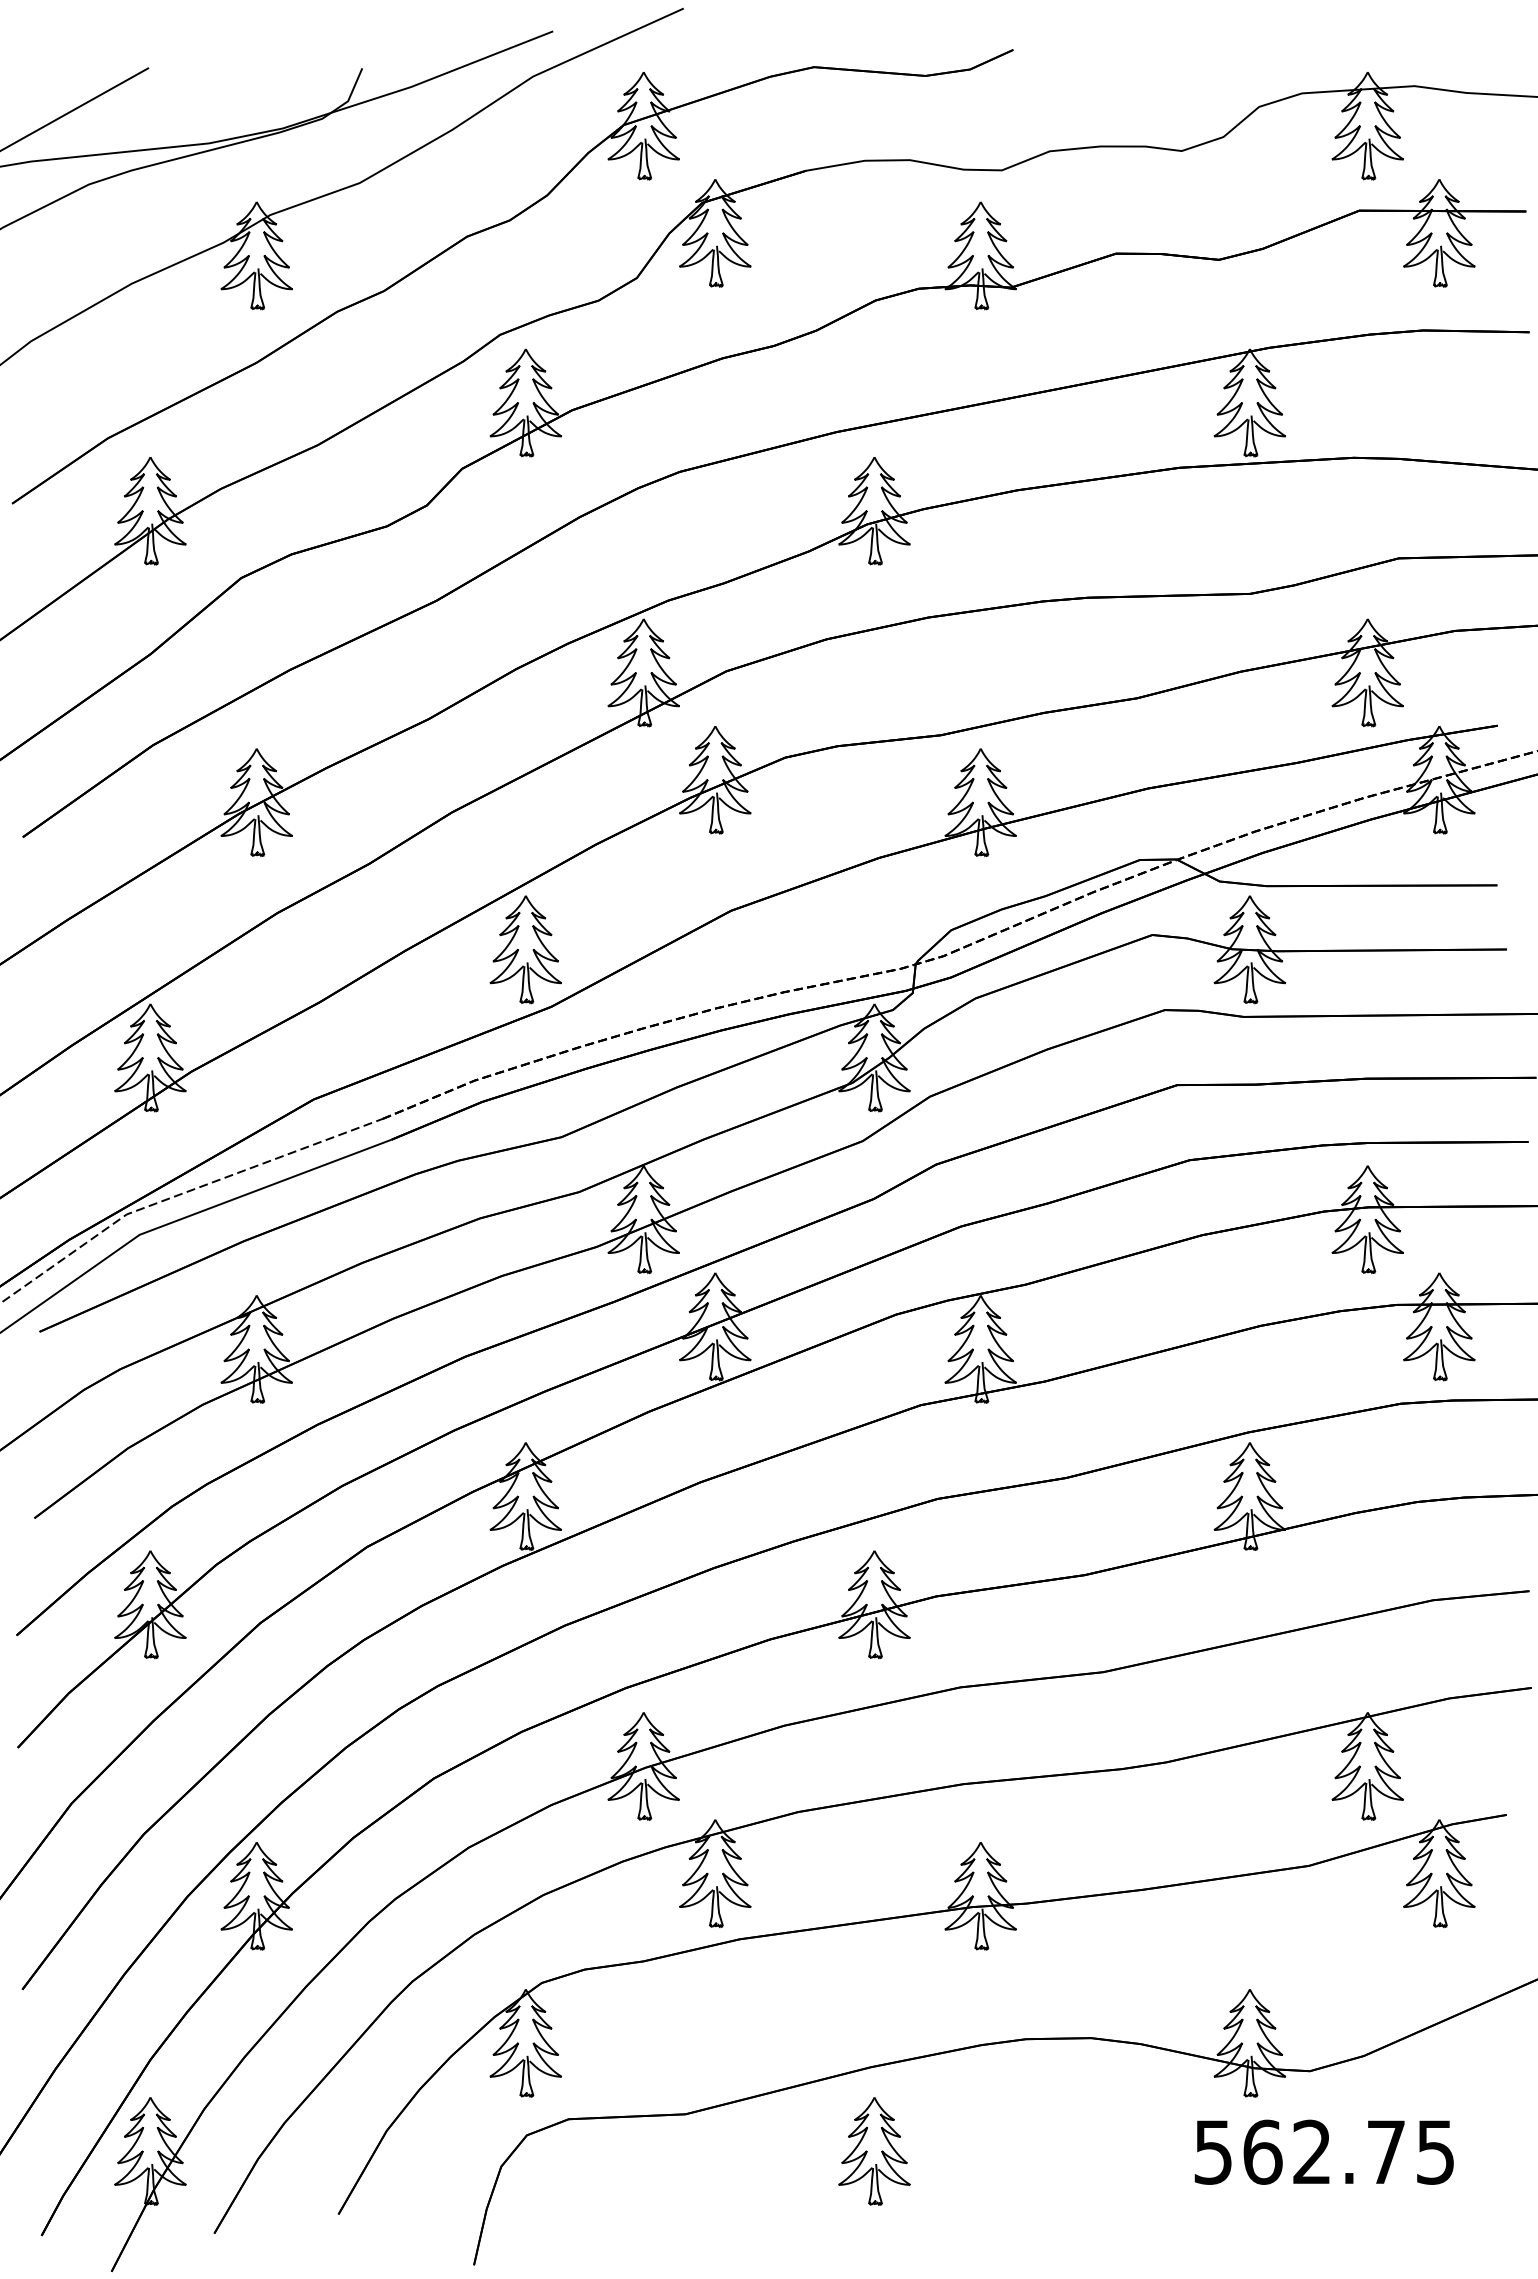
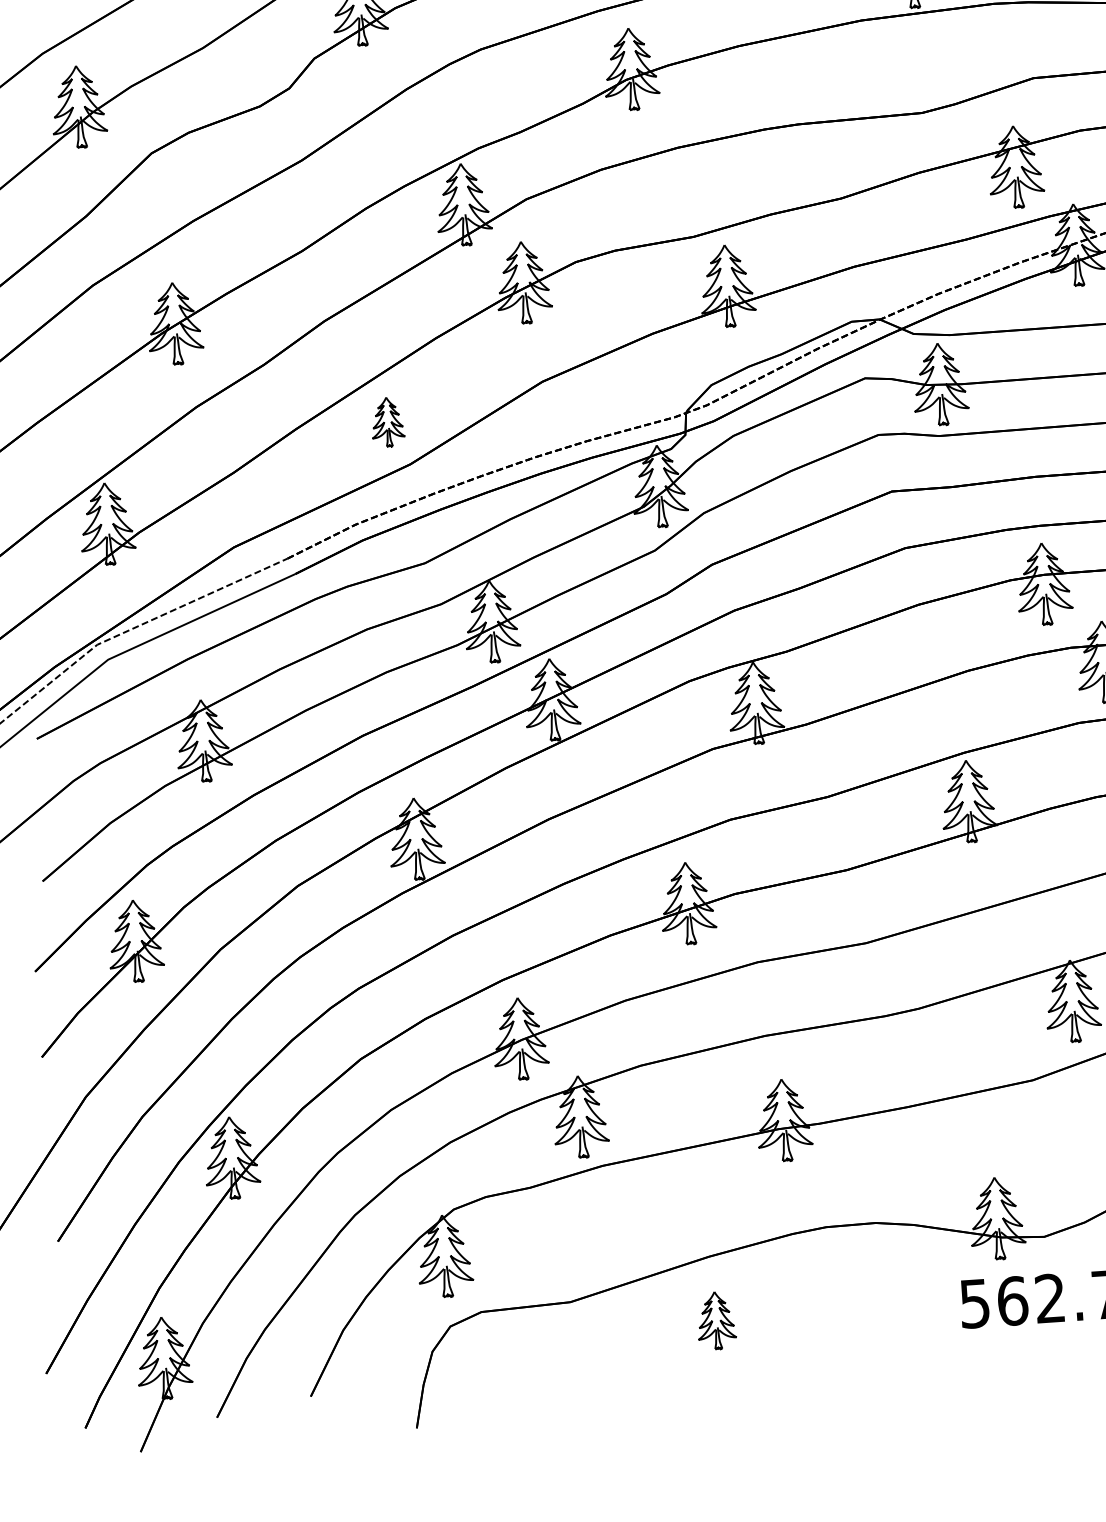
part: (525, 949) -> (387, 421), size x0.6
part: (874, 2151) -> (716, 1320), size x0.7

